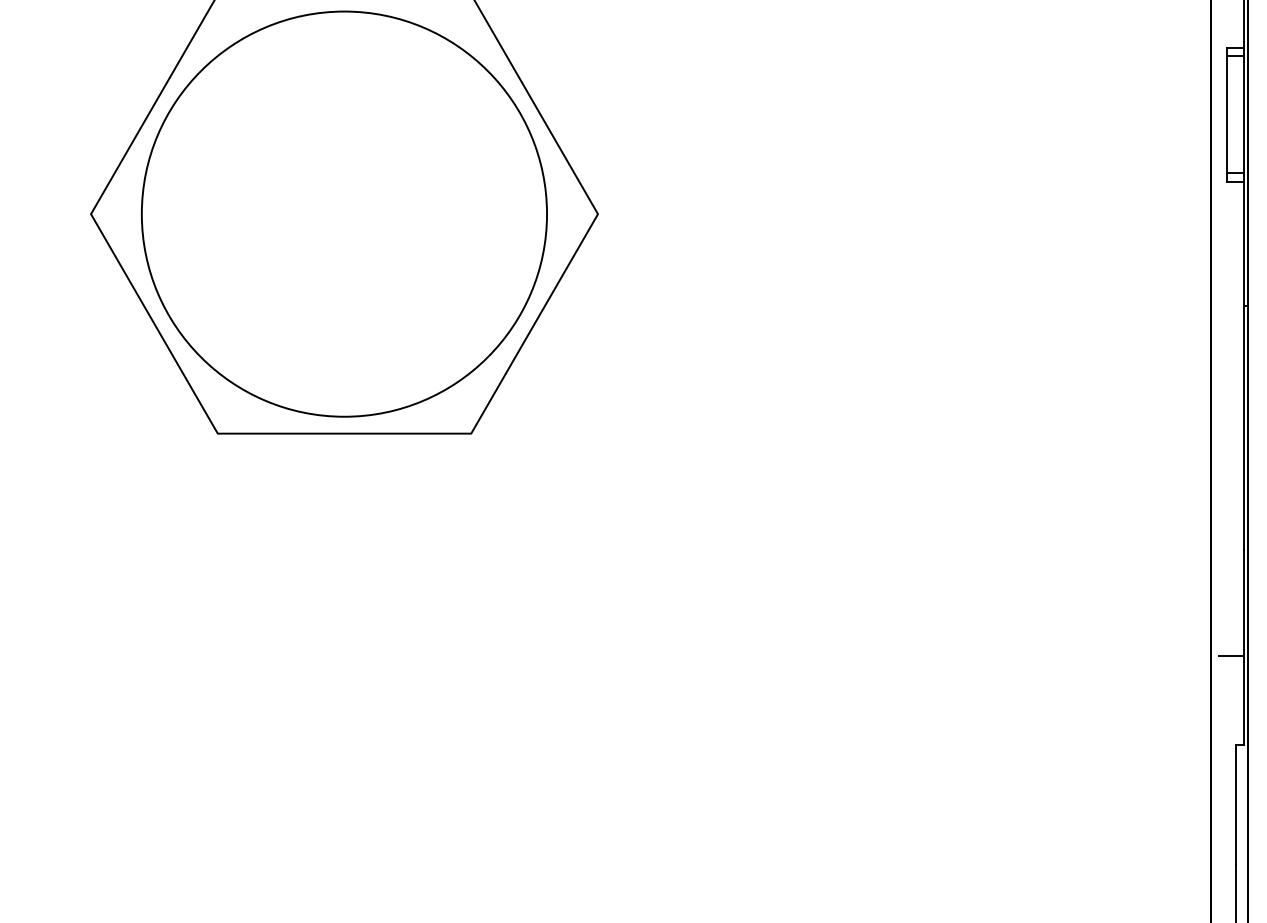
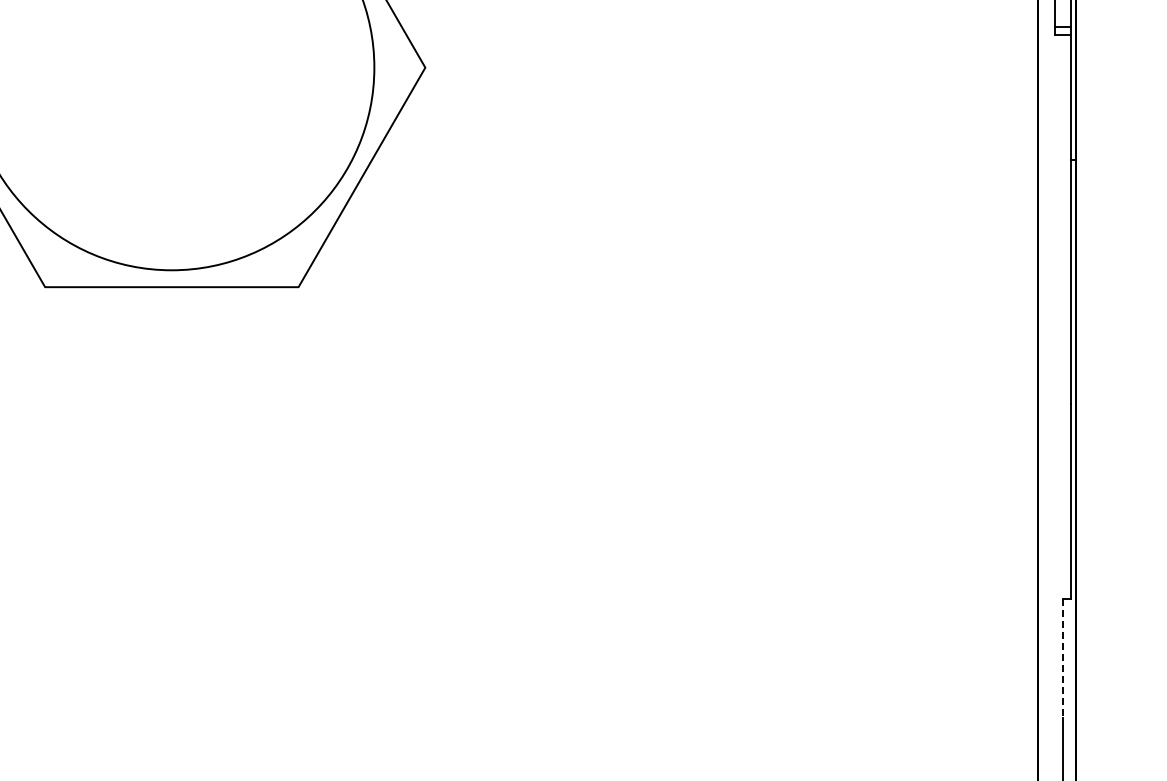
line: (1231, 656) -> (1058, 510), removed
line: (1235, 804) -> (1062, 658), solid -> dashed

